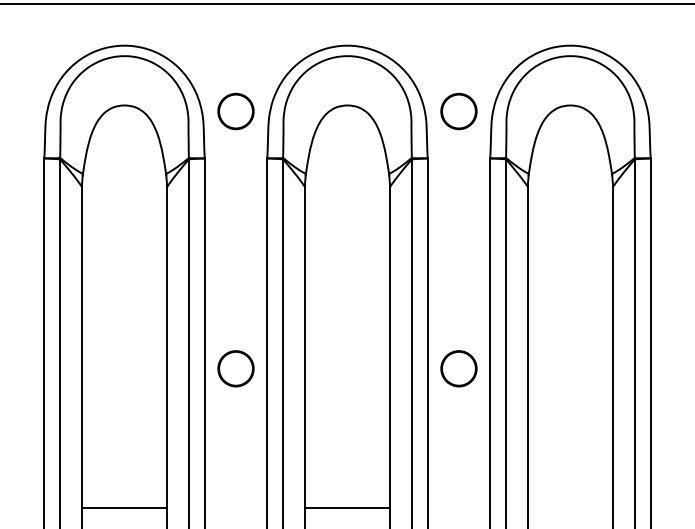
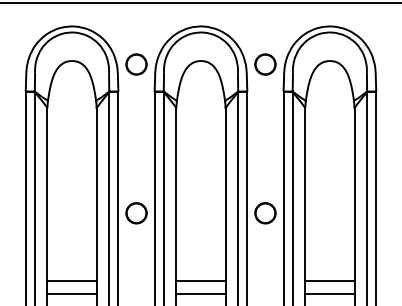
line: (123, 486) -> (71, 281), added
line: (346, 486) -> (200, 281), added
line: (569, 486) -> (329, 281), added
line: (569, 507) -> (329, 293), added

